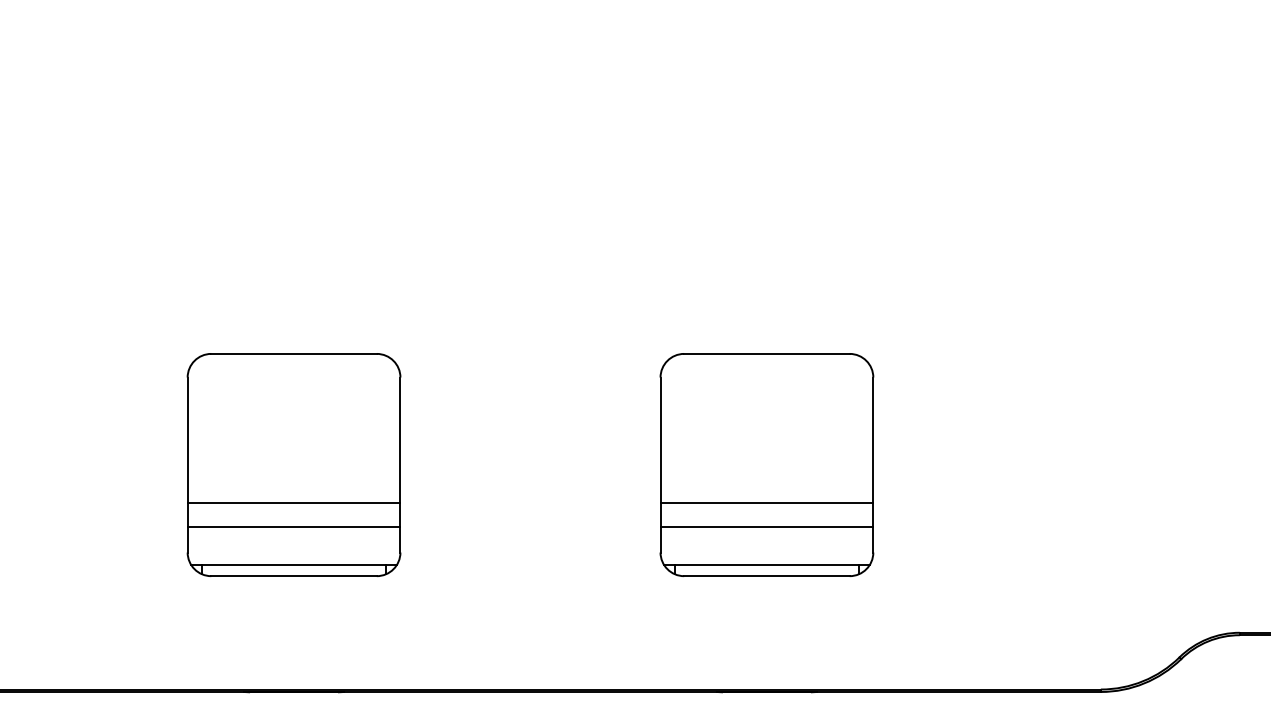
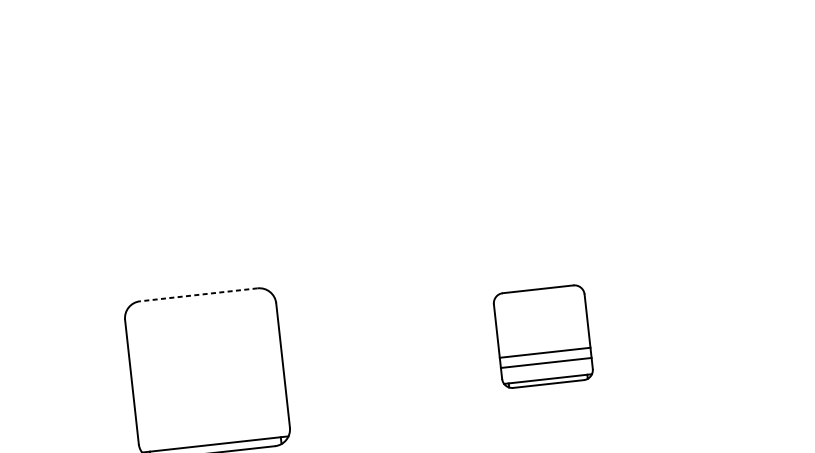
line: (294, 353) -> (199, 294), solid -> dashed
part: (766, 464) -> (543, 336), size x0.6
line: (293, 502) -> (210, 400), removed
line: (293, 526) -> (211, 417), removed

